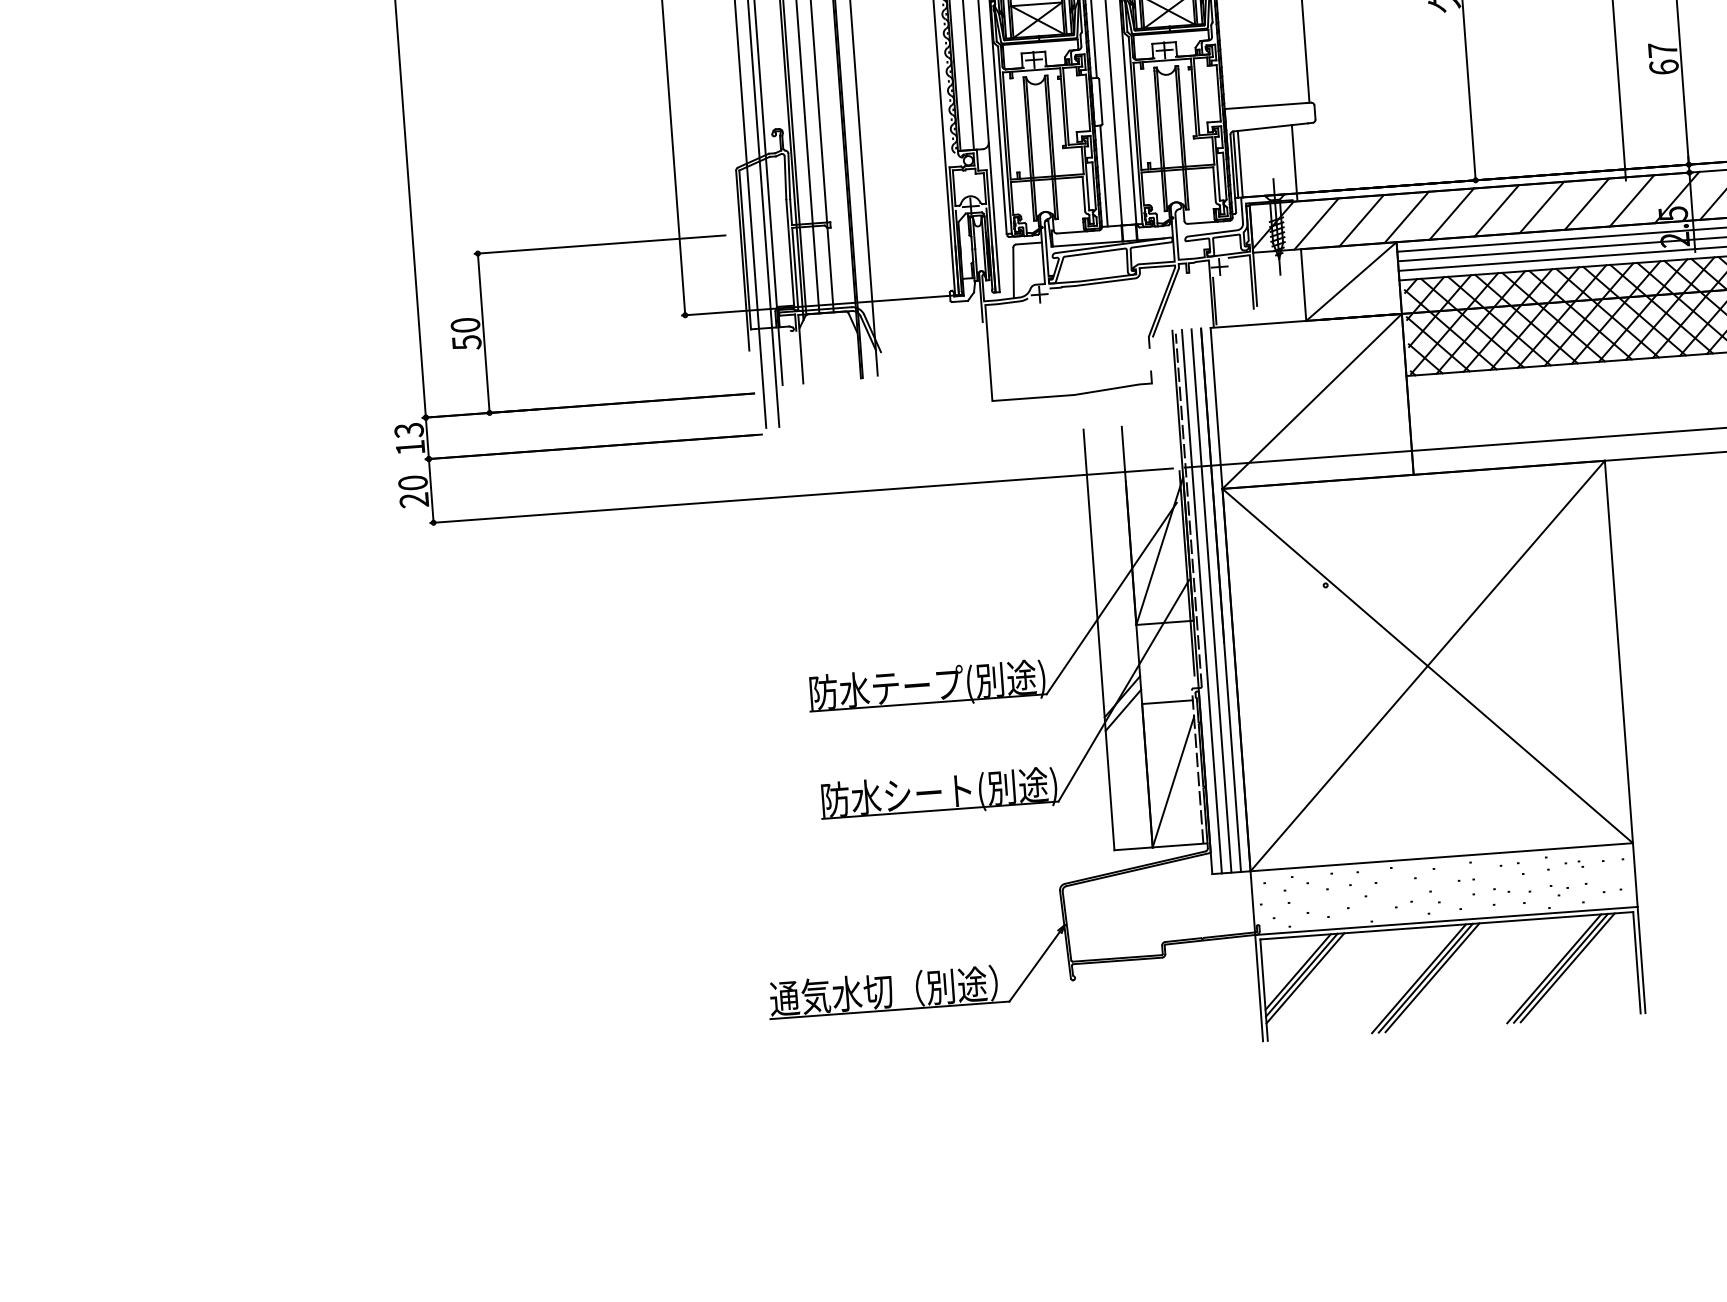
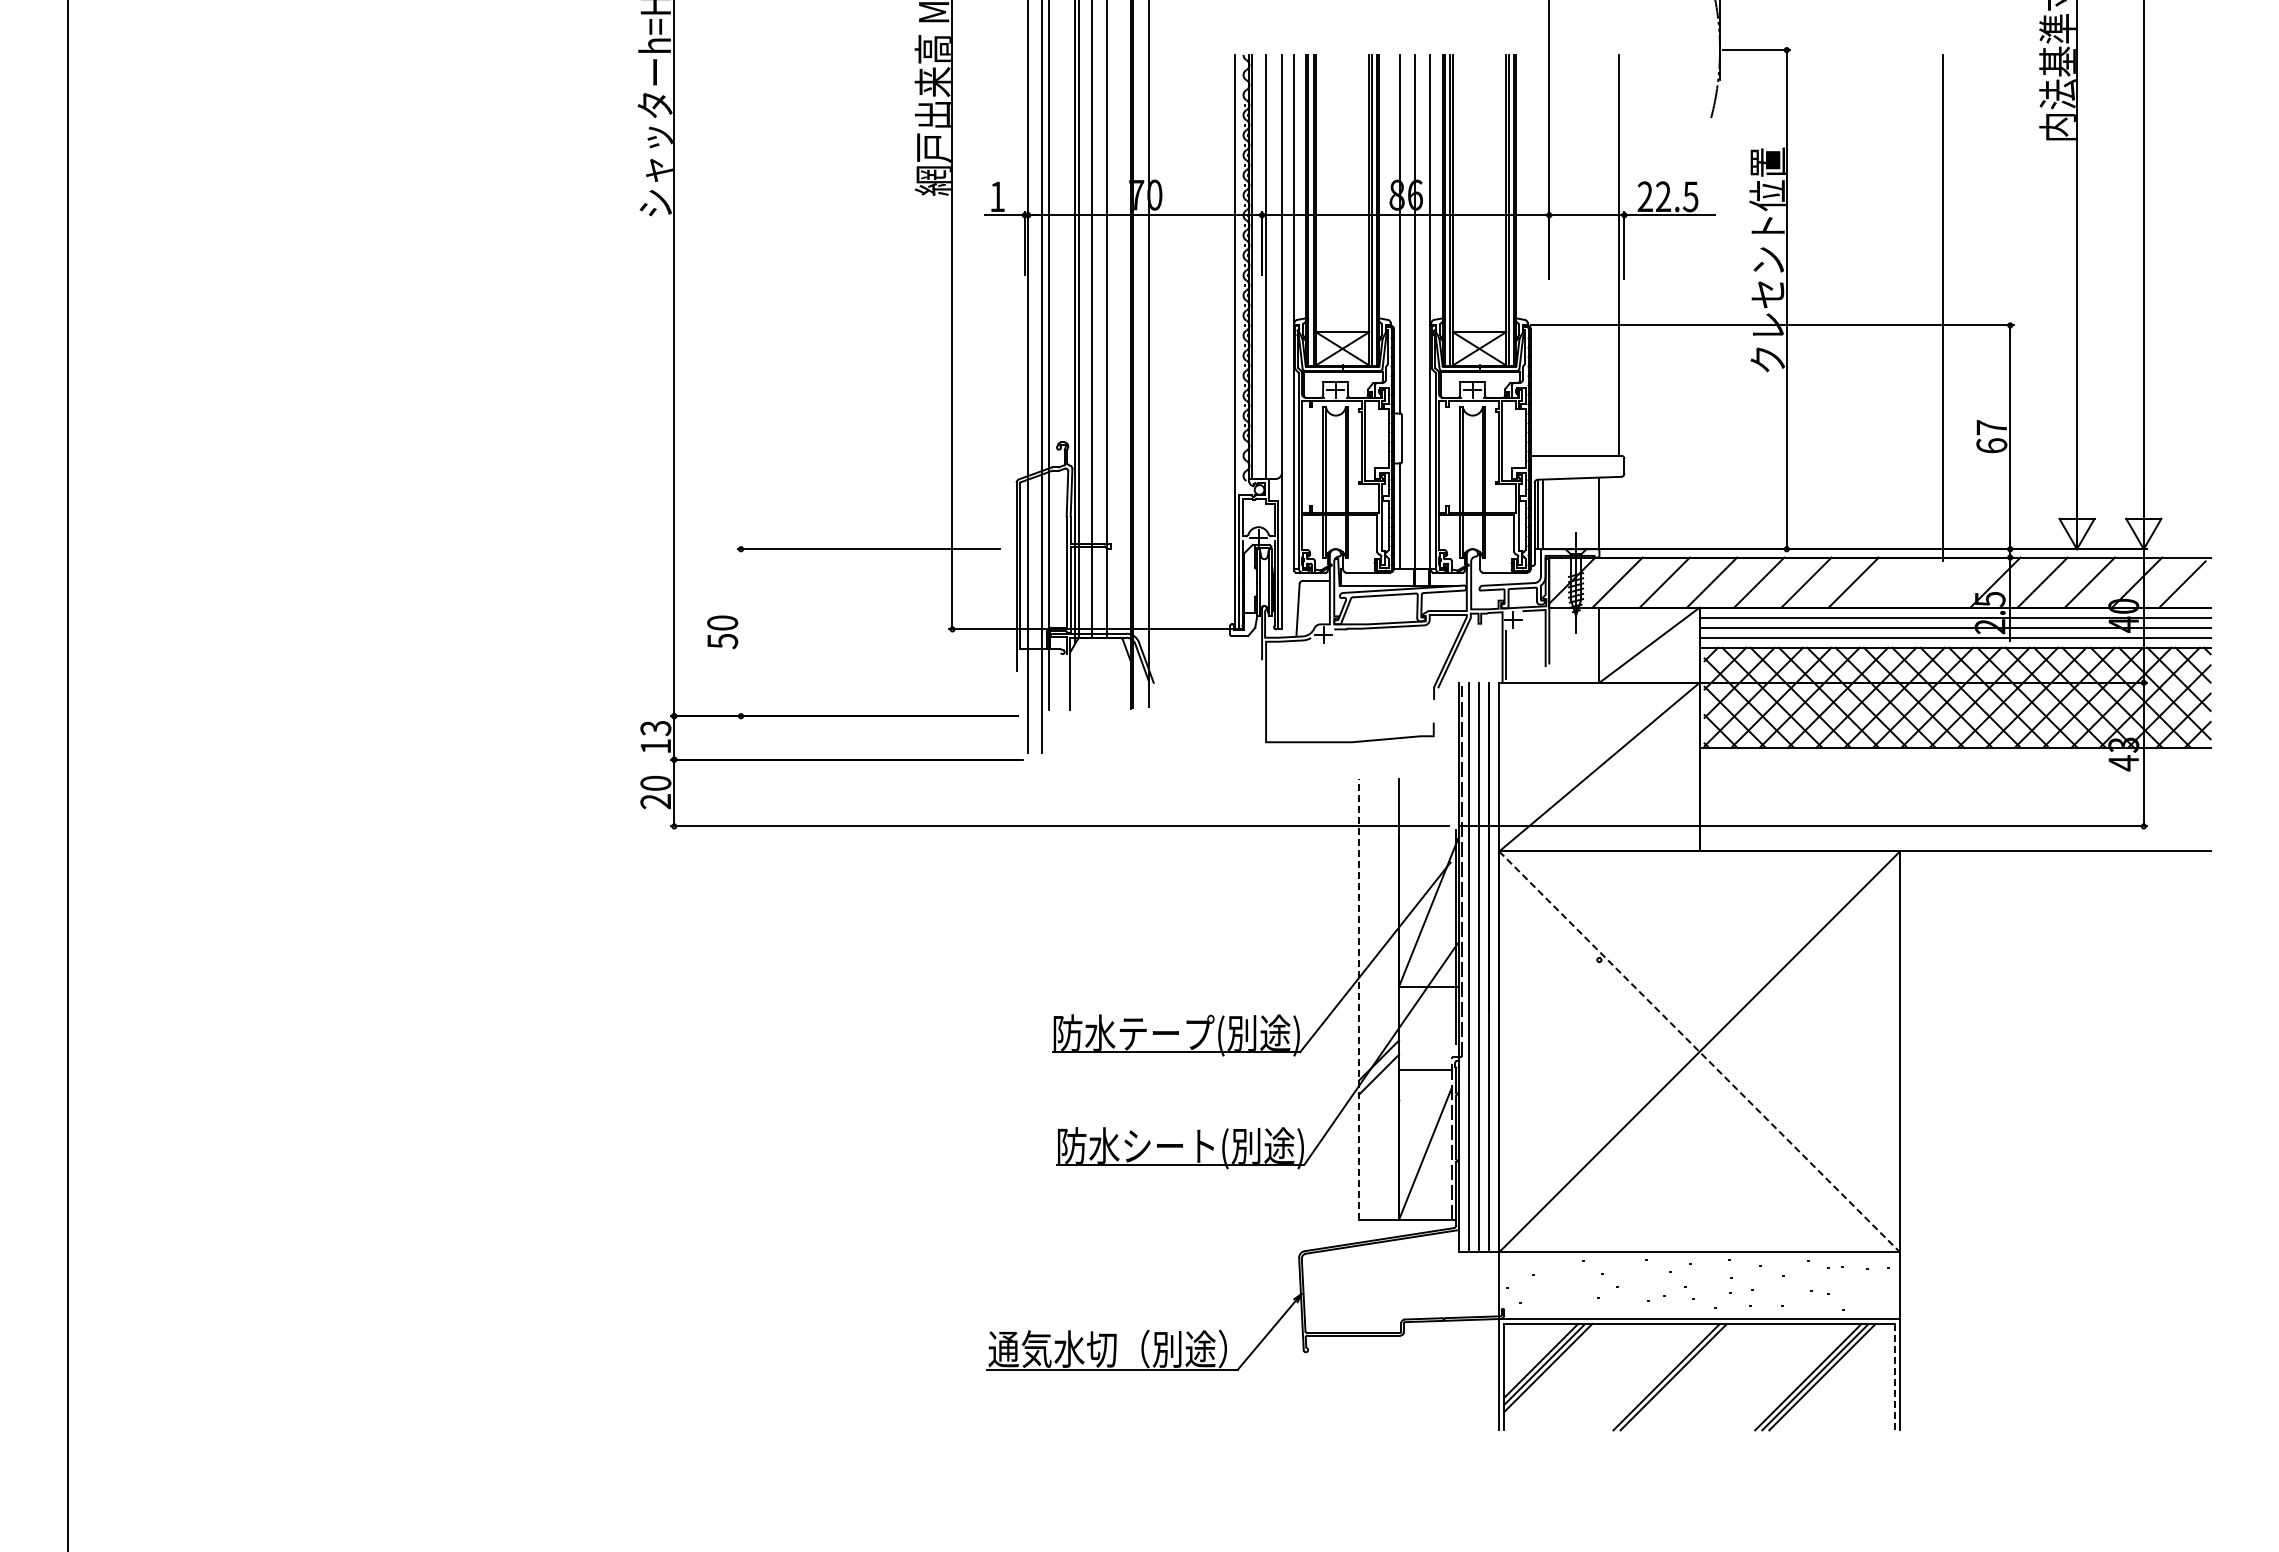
line: (1632, 200) -> (1948, 582), removed
line: (1586, 204) -> (1900, 582), removed
line: (484, 333) -> (741, 632), removed
line: (1098, 639) -> (1358, 998), solid -> dashed
line: (1427, 666) -> (1699, 1052), solid -> dashed
line: (1637, 962) -> (1895, 1376), solid -> dashed
line: (1432, 978) -> (1680, 1377), removed

